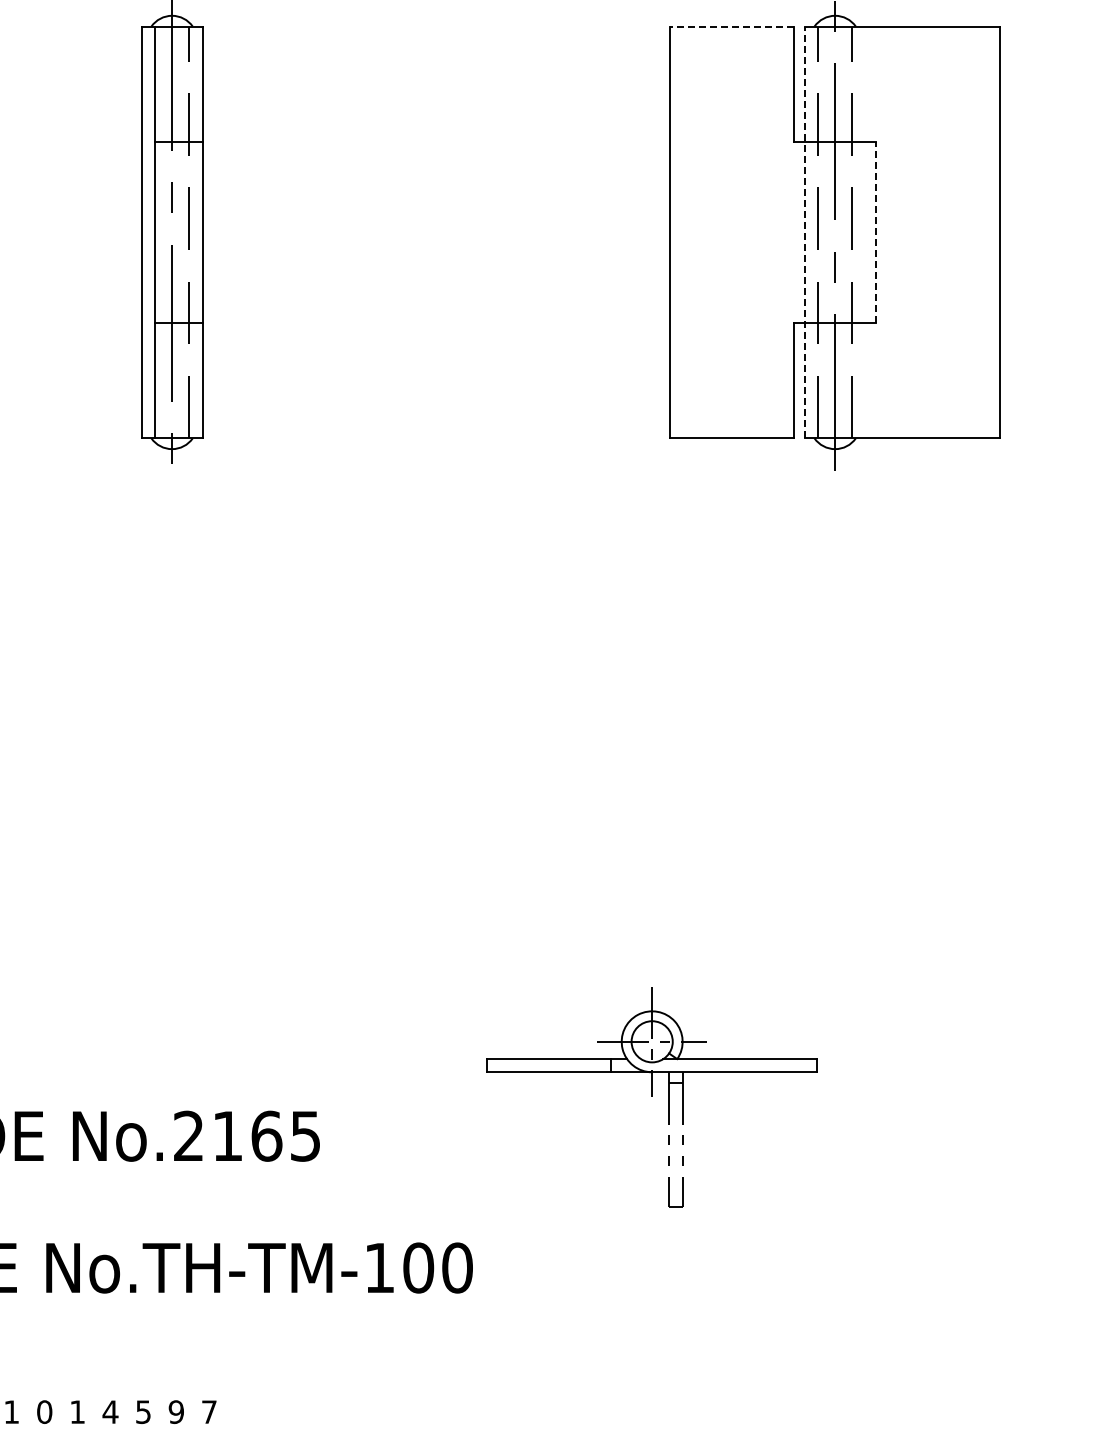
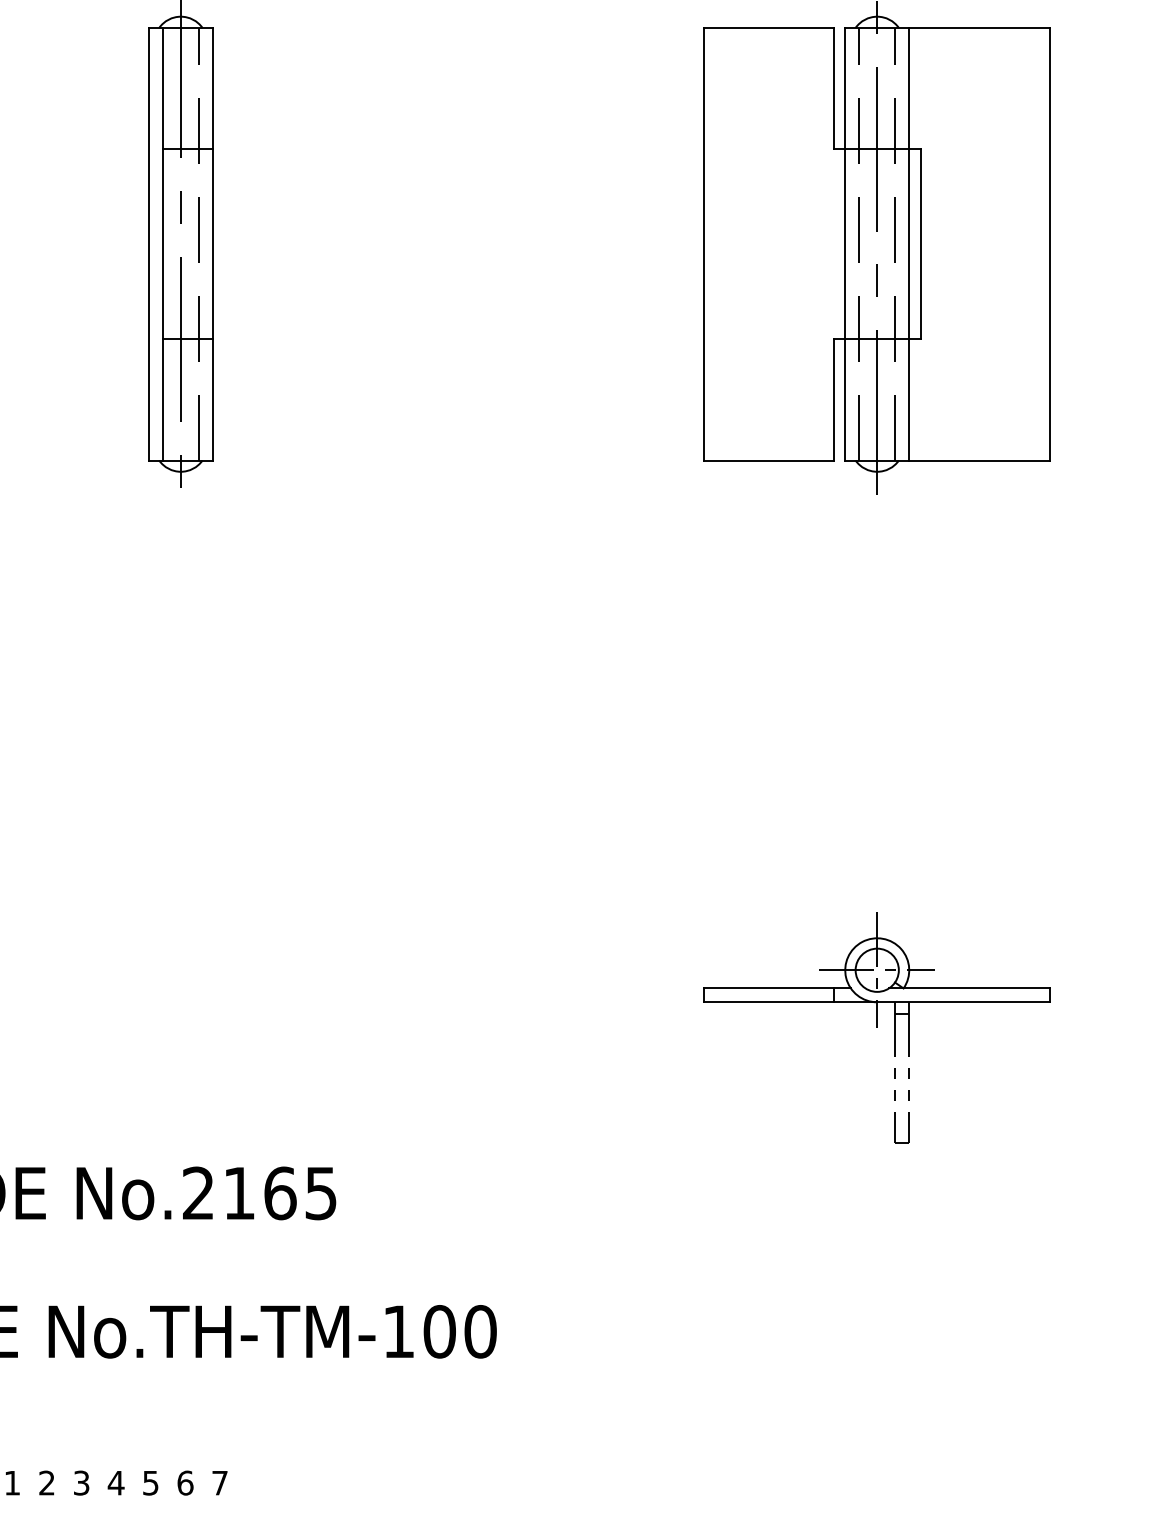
line: (732, 26) -> (769, 27), dashed -> solid
line: (804, 232) -> (845, 244), dashed -> solid
line: (865, 232) -> (909, 244), added
line: (876, 232) -> (920, 244), dashed -> solid
part: (651, 1097) -> (876, 1028), moved
text: (44, 1411) -> (46, 1482), 0 -> 2
text: (77, 1412) -> (81, 1483), 1 -> 3
text: (176, 1412) -> (185, 1483), 9 -> 6

